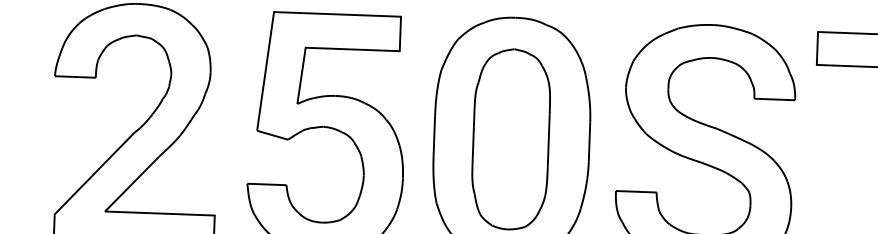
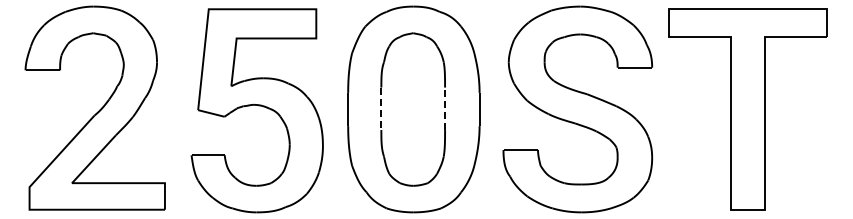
line: (473, 137) -> (381, 109), solid -> dashed
line: (549, 139) -> (445, 108), solid -> dashed

